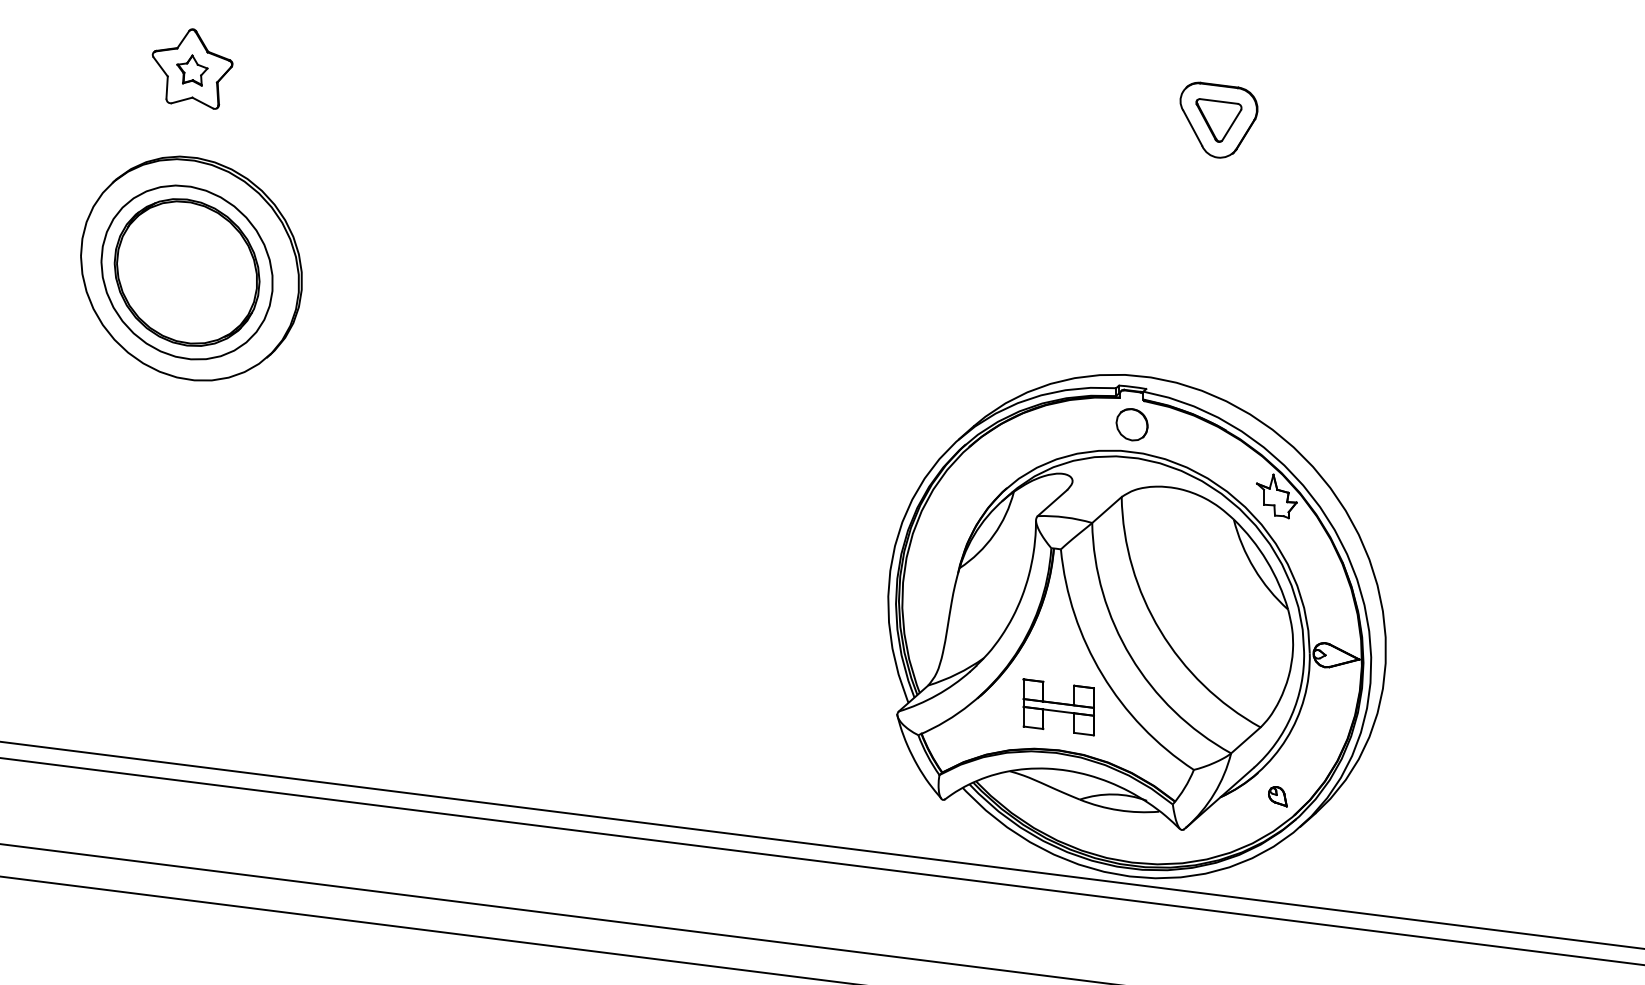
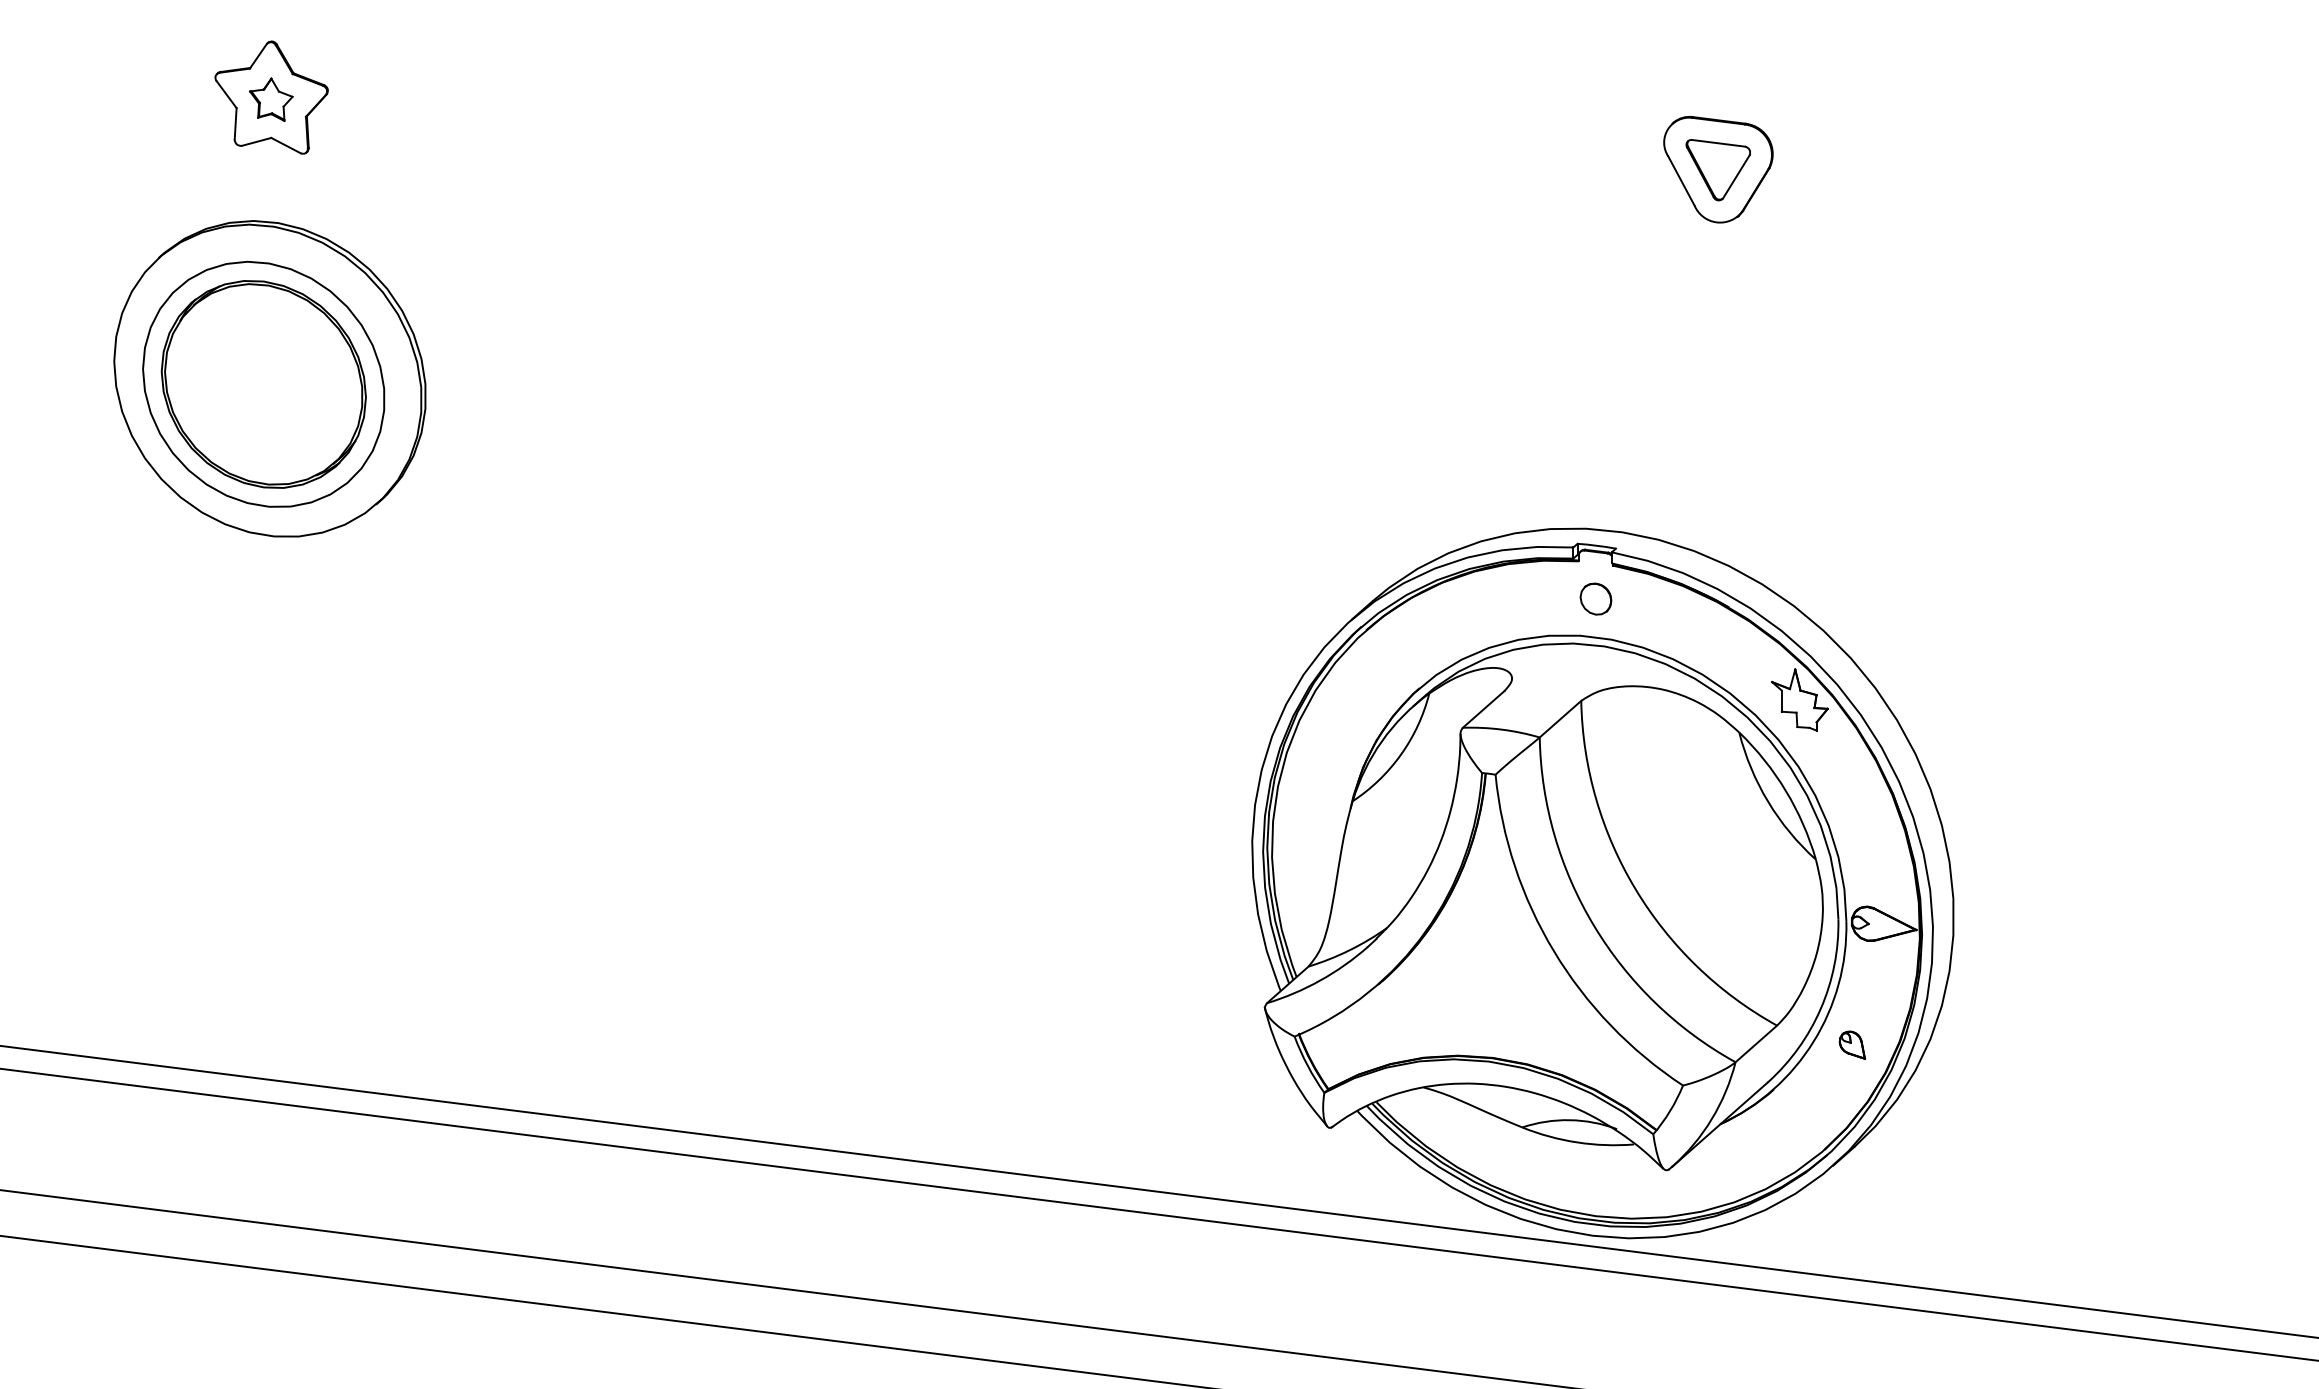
part: (1131, 425) -> (1595, 599), size x0.7
part: (1058, 706) -> (1492, 996), removed
part: (1277, 796) -> (1851, 1044), moved

